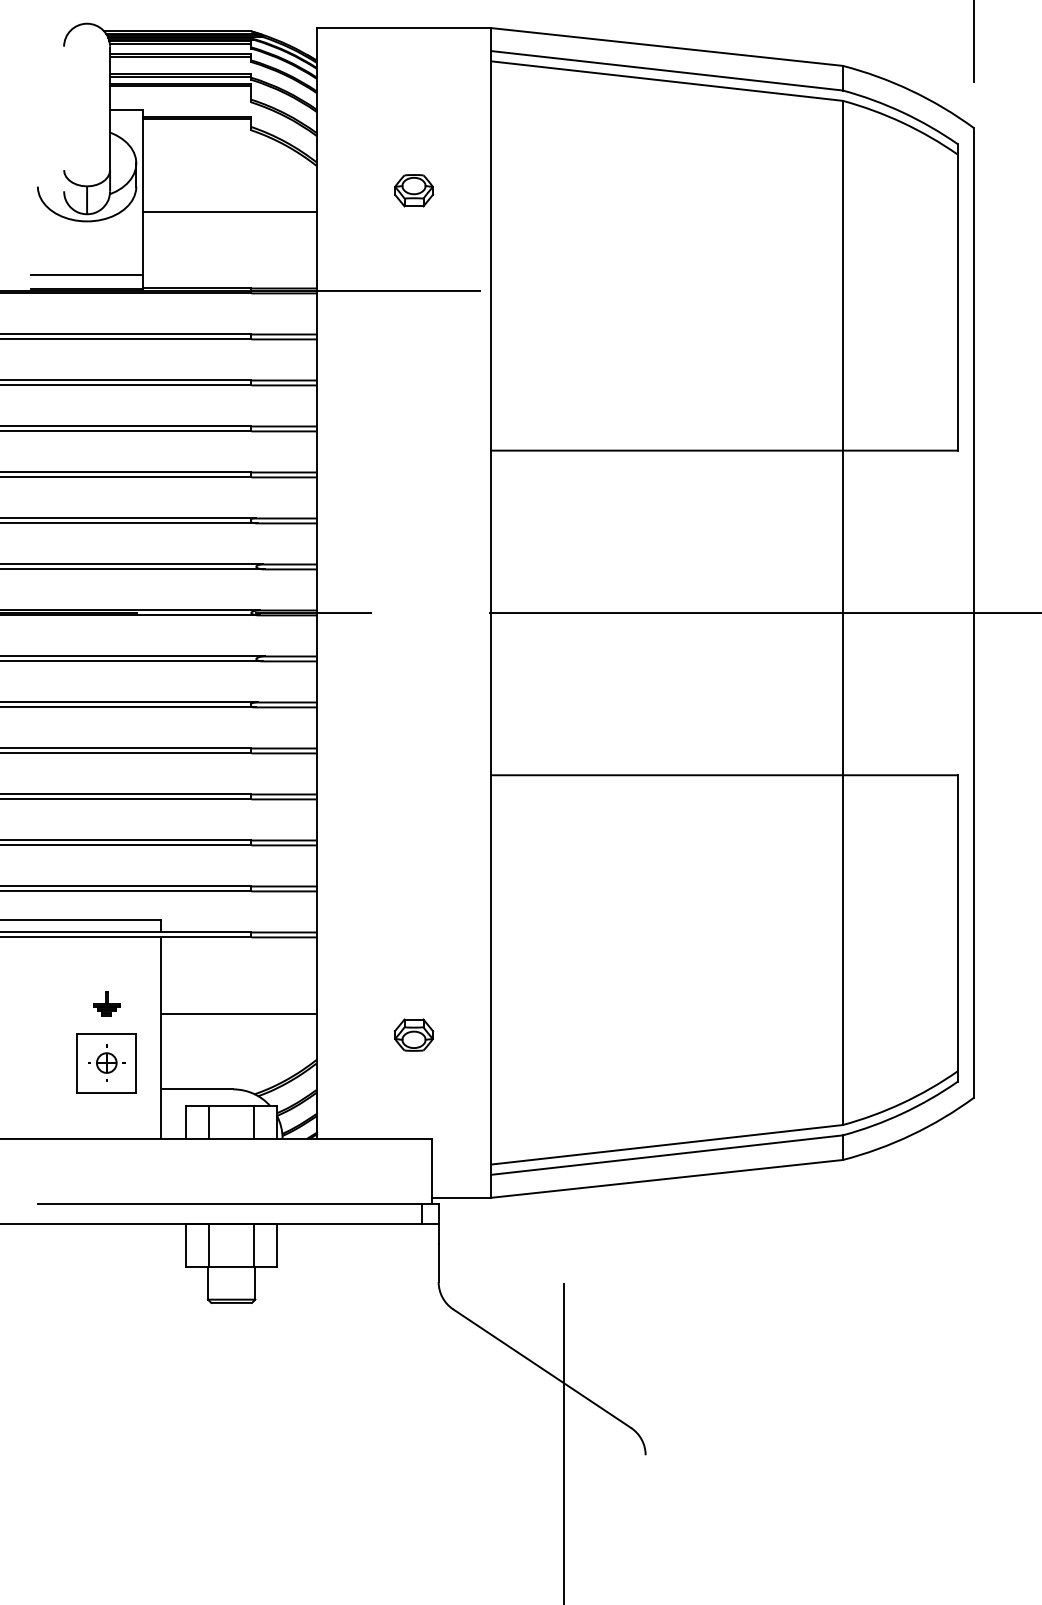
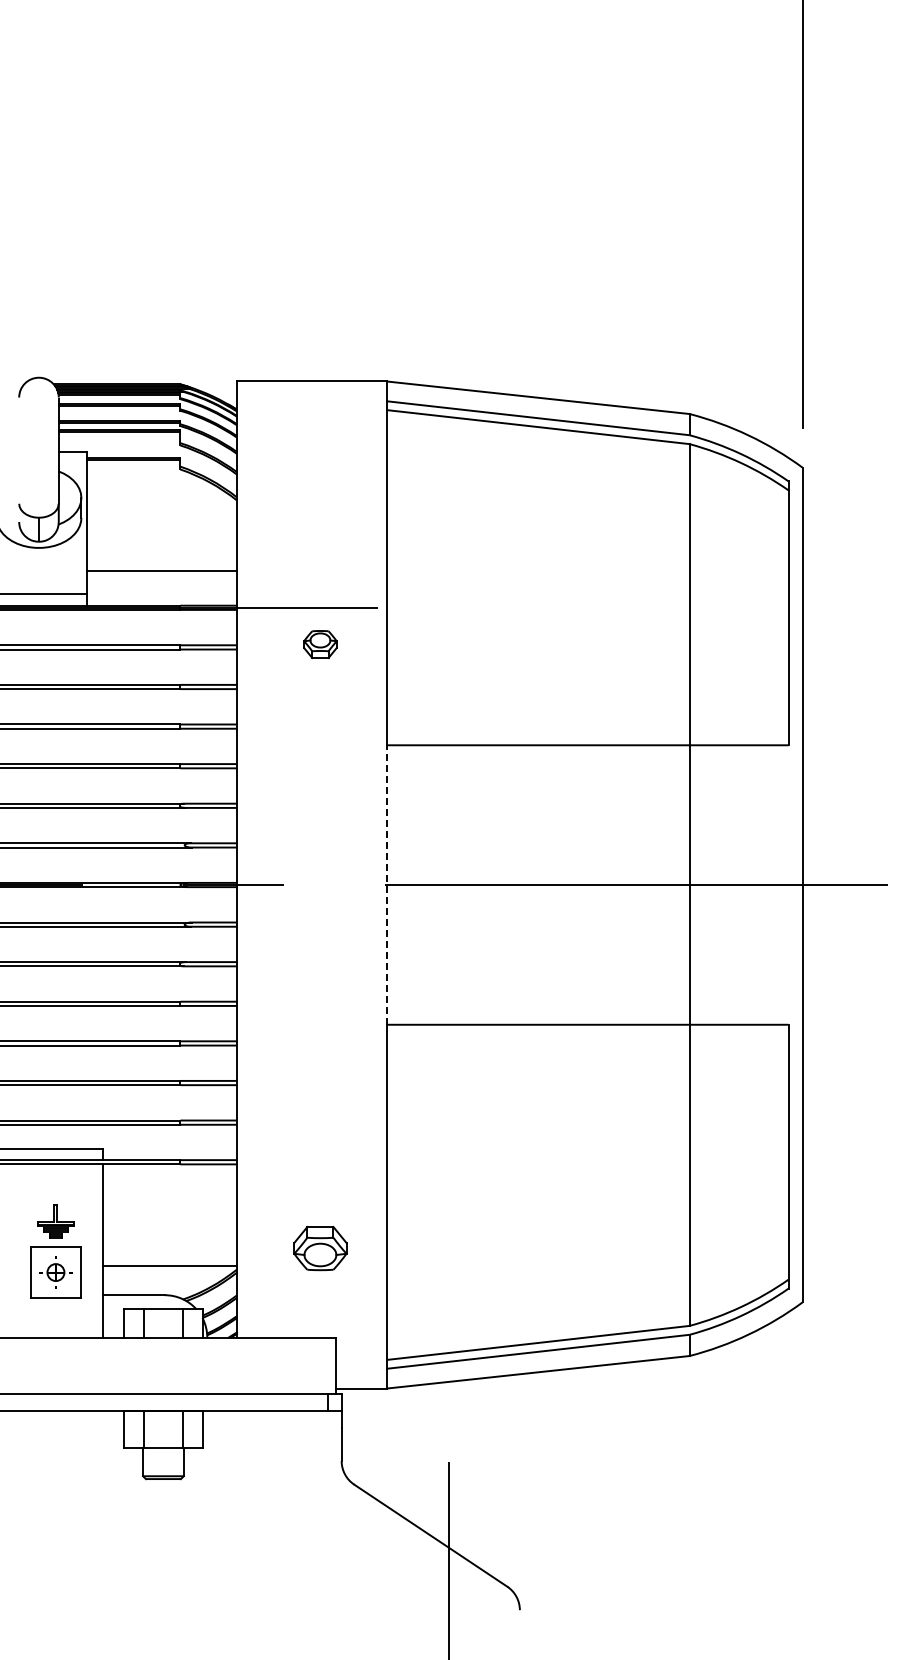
part: (414, 190) -> (320, 644), moved
line: (230, 211) -> (162, 570), moved
line: (490, 613) -> (386, 885), solid -> dashed
part: (106, 1003) -> (55, 1221), size x1.6
line: (238, 1014) -> (169, 1266), moved
part: (414, 1035) -> (320, 1248), size x1.6

